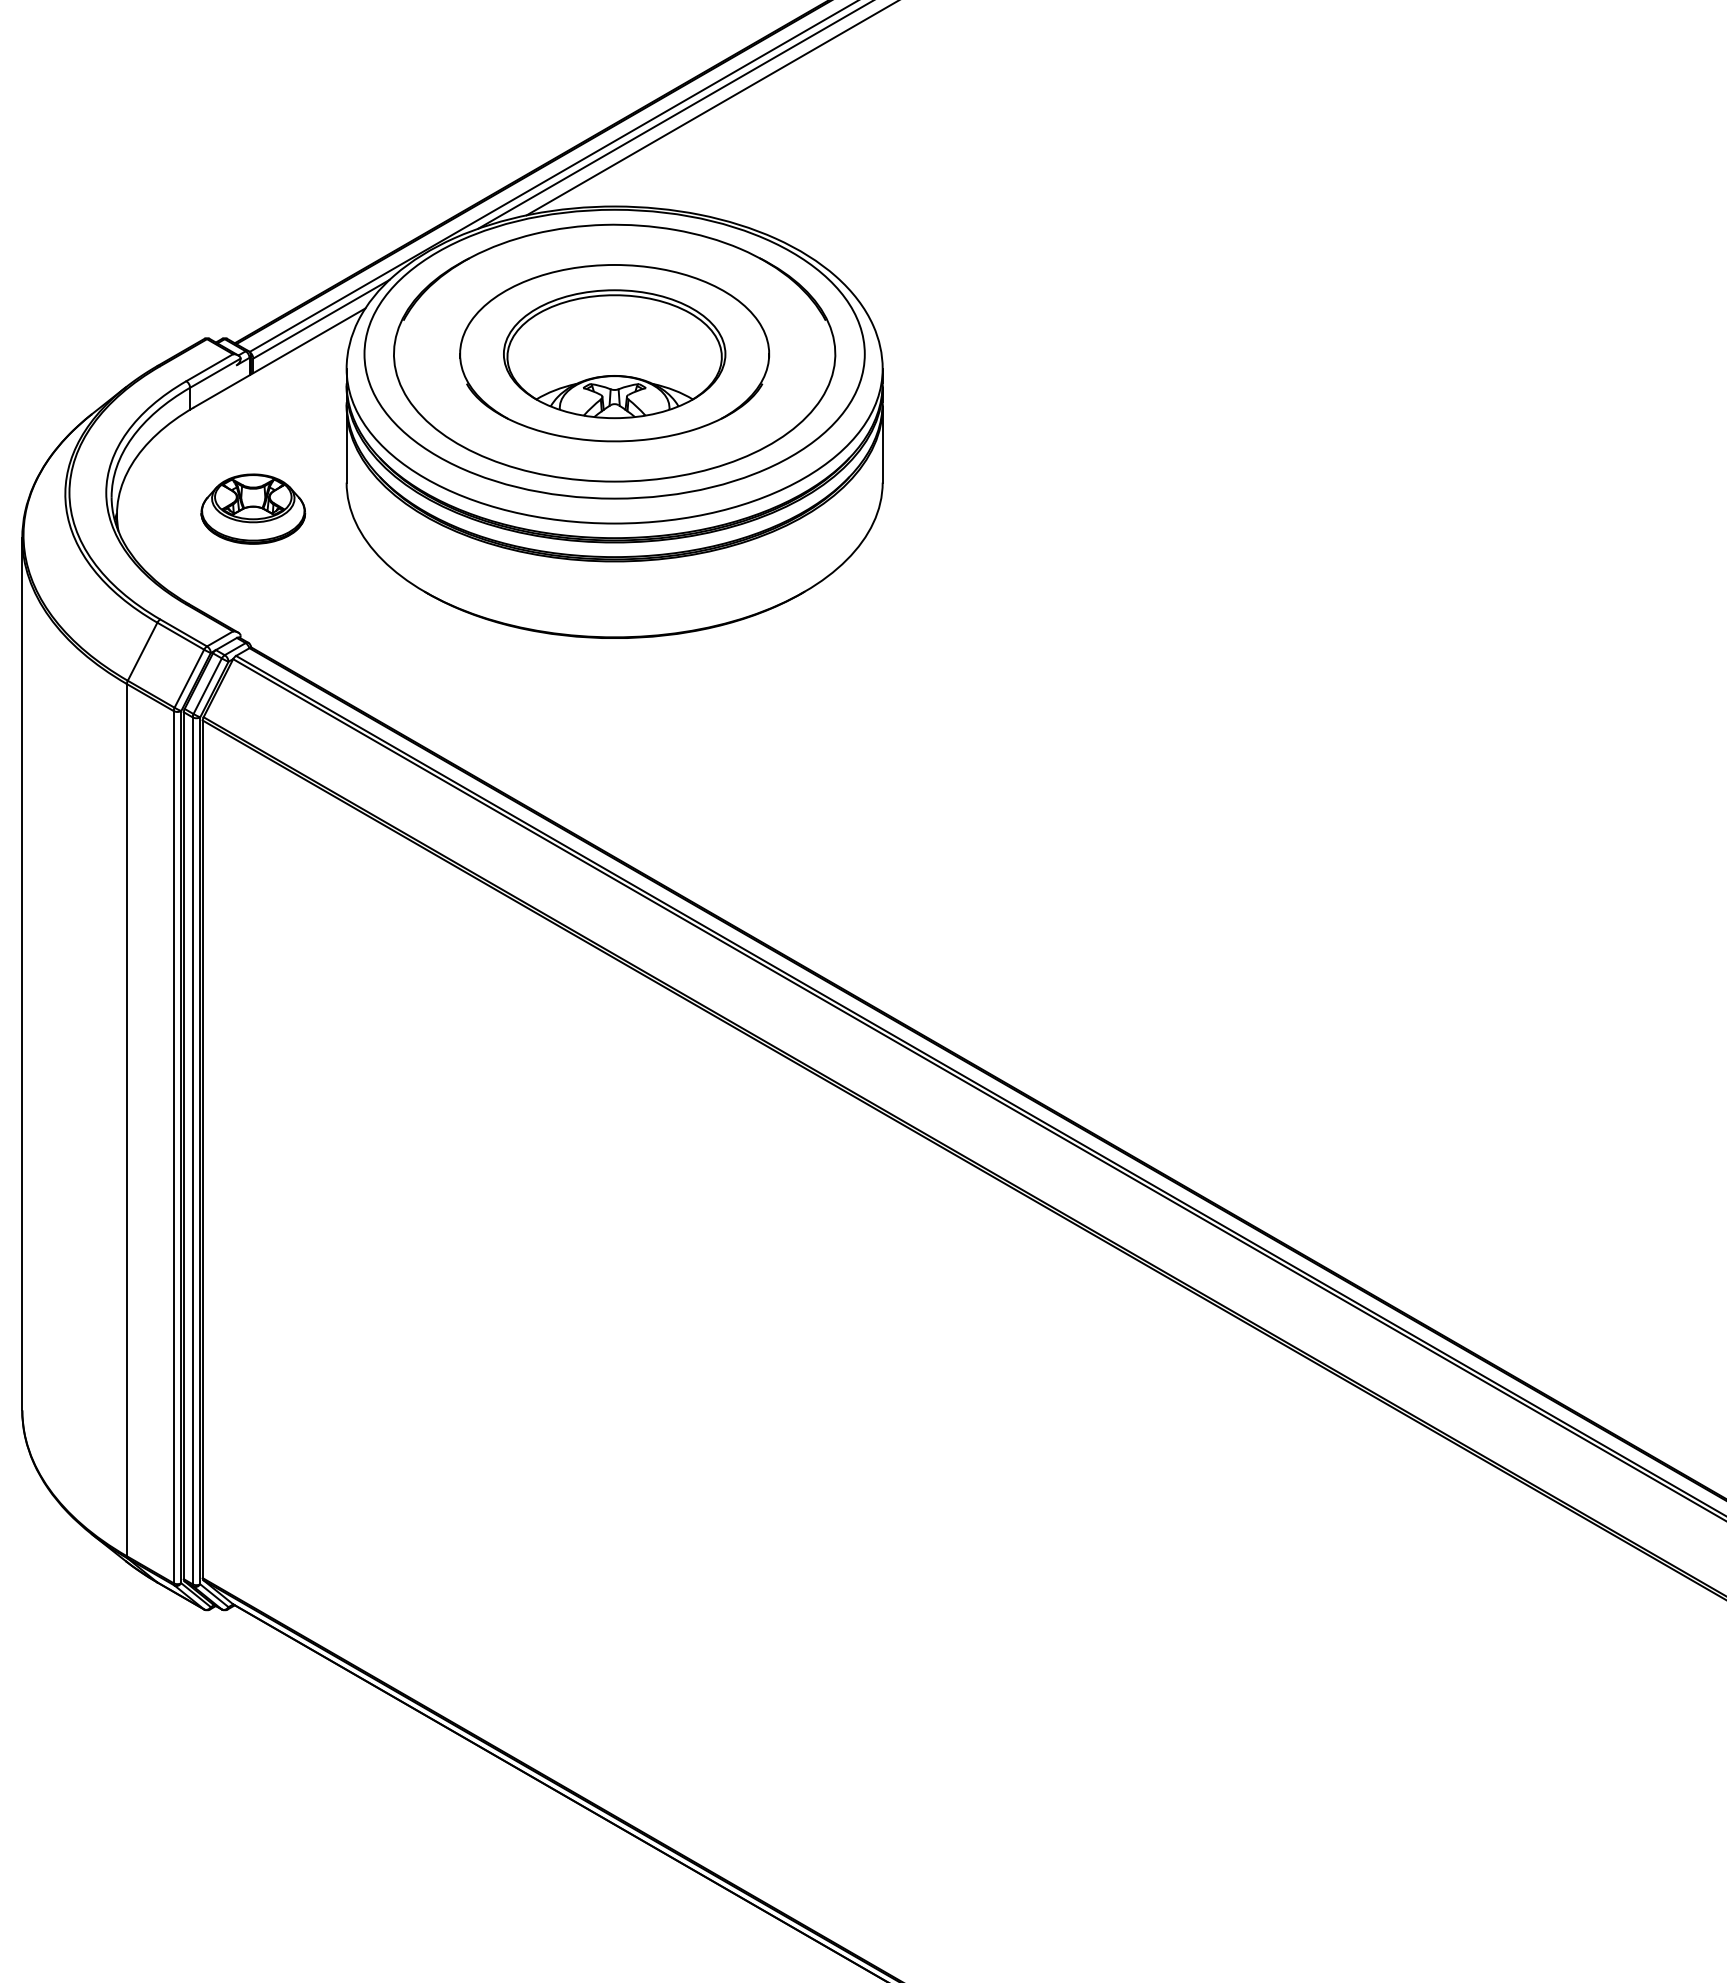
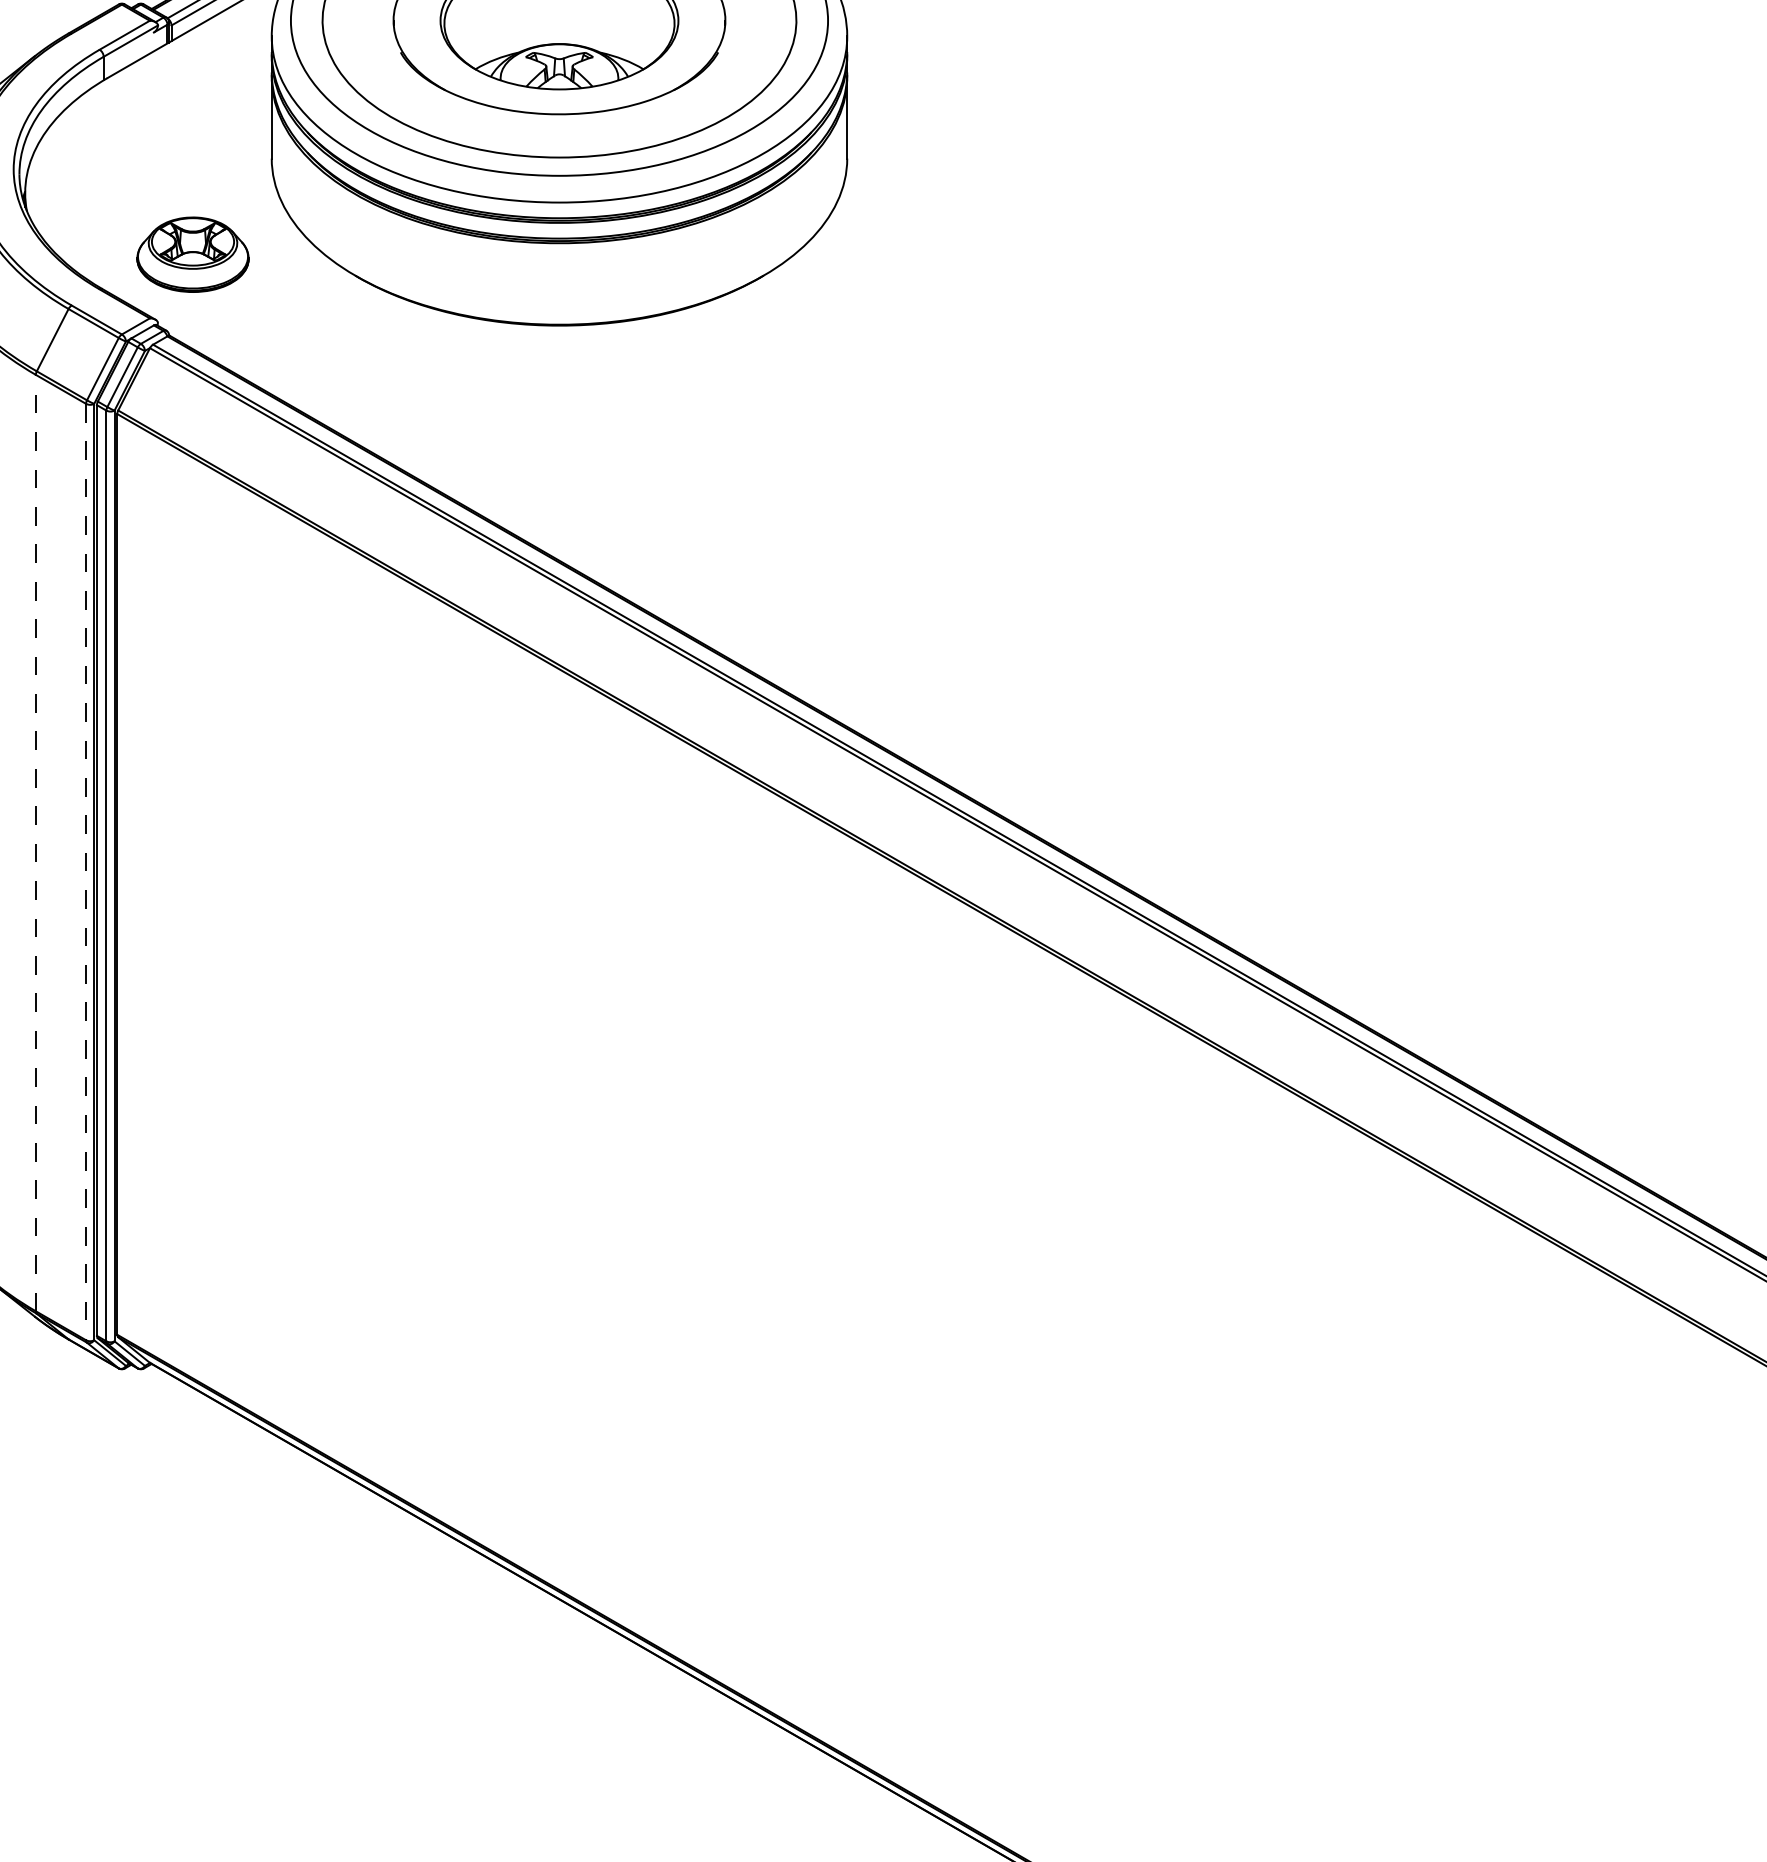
part: (253, 508) -> (193, 254), moved
line: (126, 1119) -> (35, 842), solid -> dashed
line: (173, 1147) -> (85, 872), solid -> dashed

